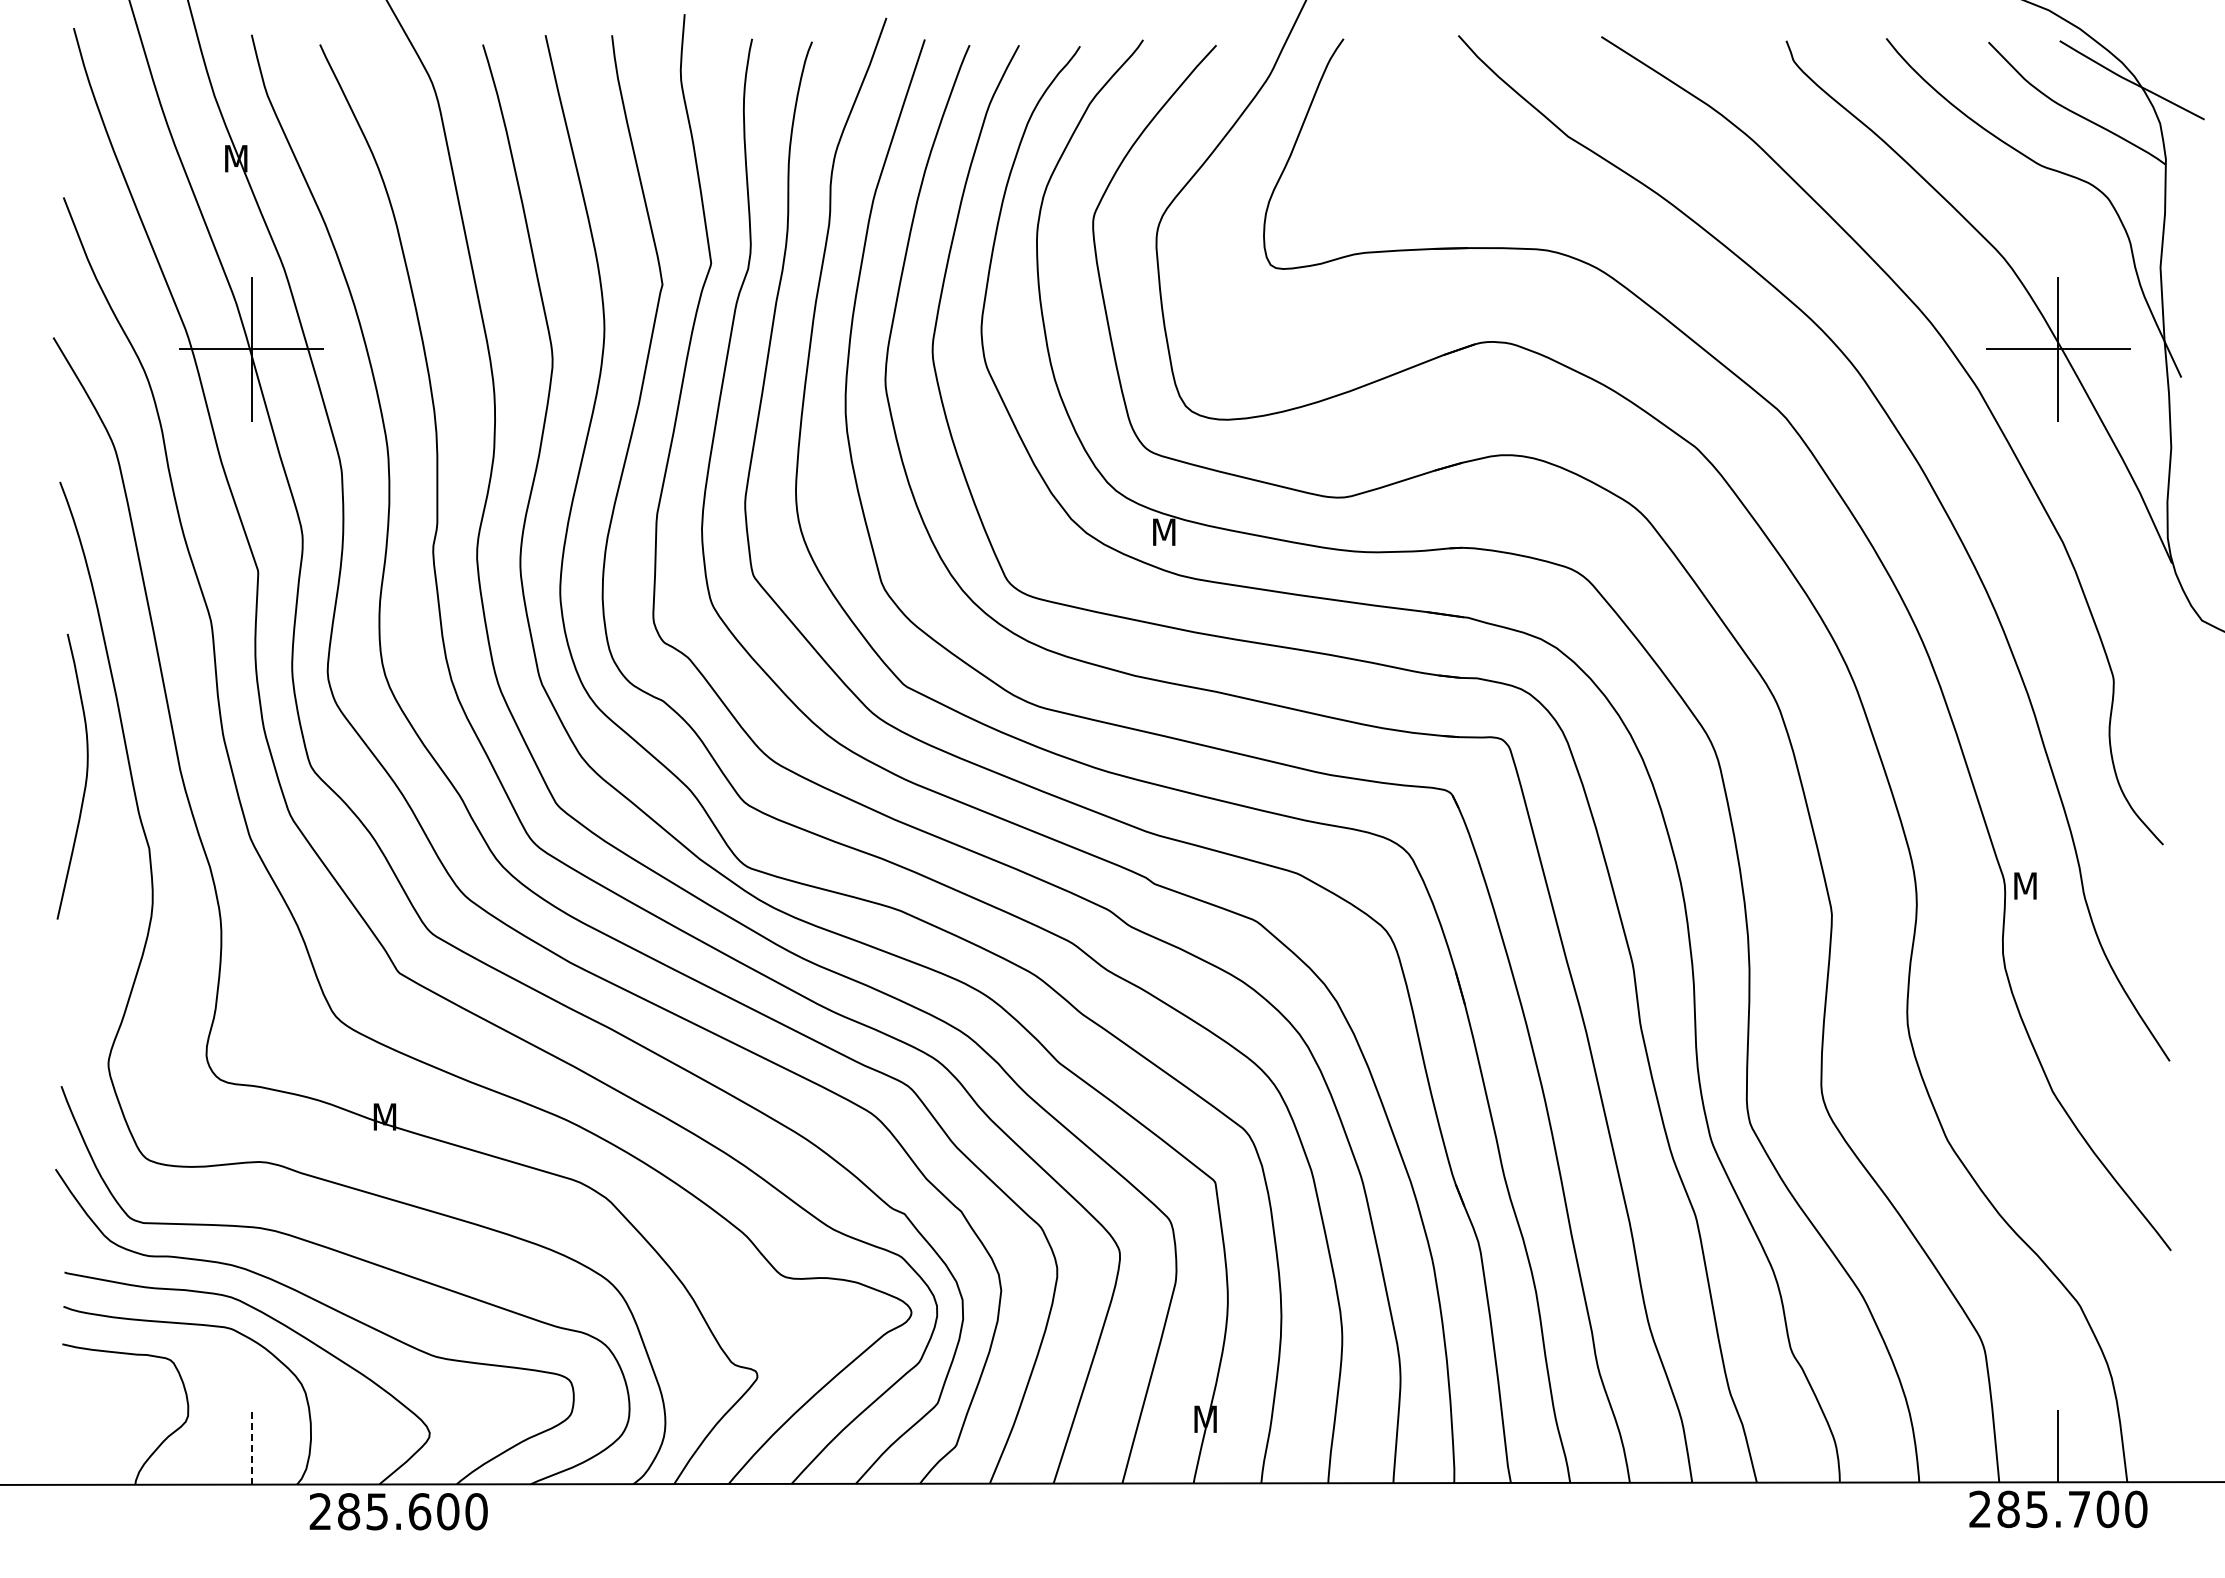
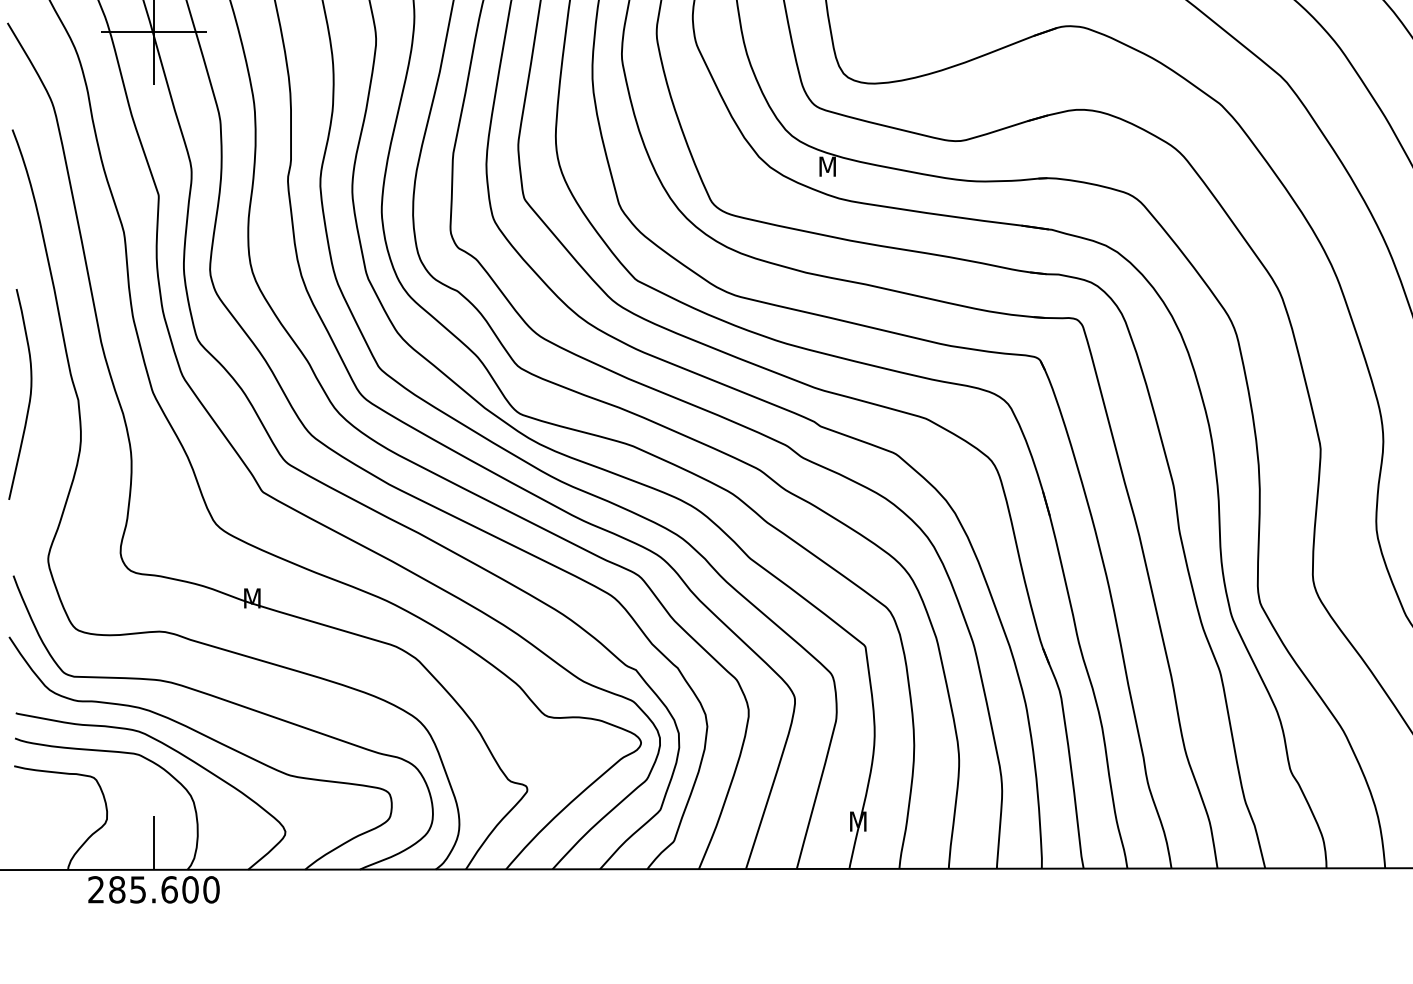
curve: (85, 777) -> (29, 395), moved
line: (251, 1447) -> (153, 842), dashed -> solid
text: (398, 1511) -> (153, 889), moved

